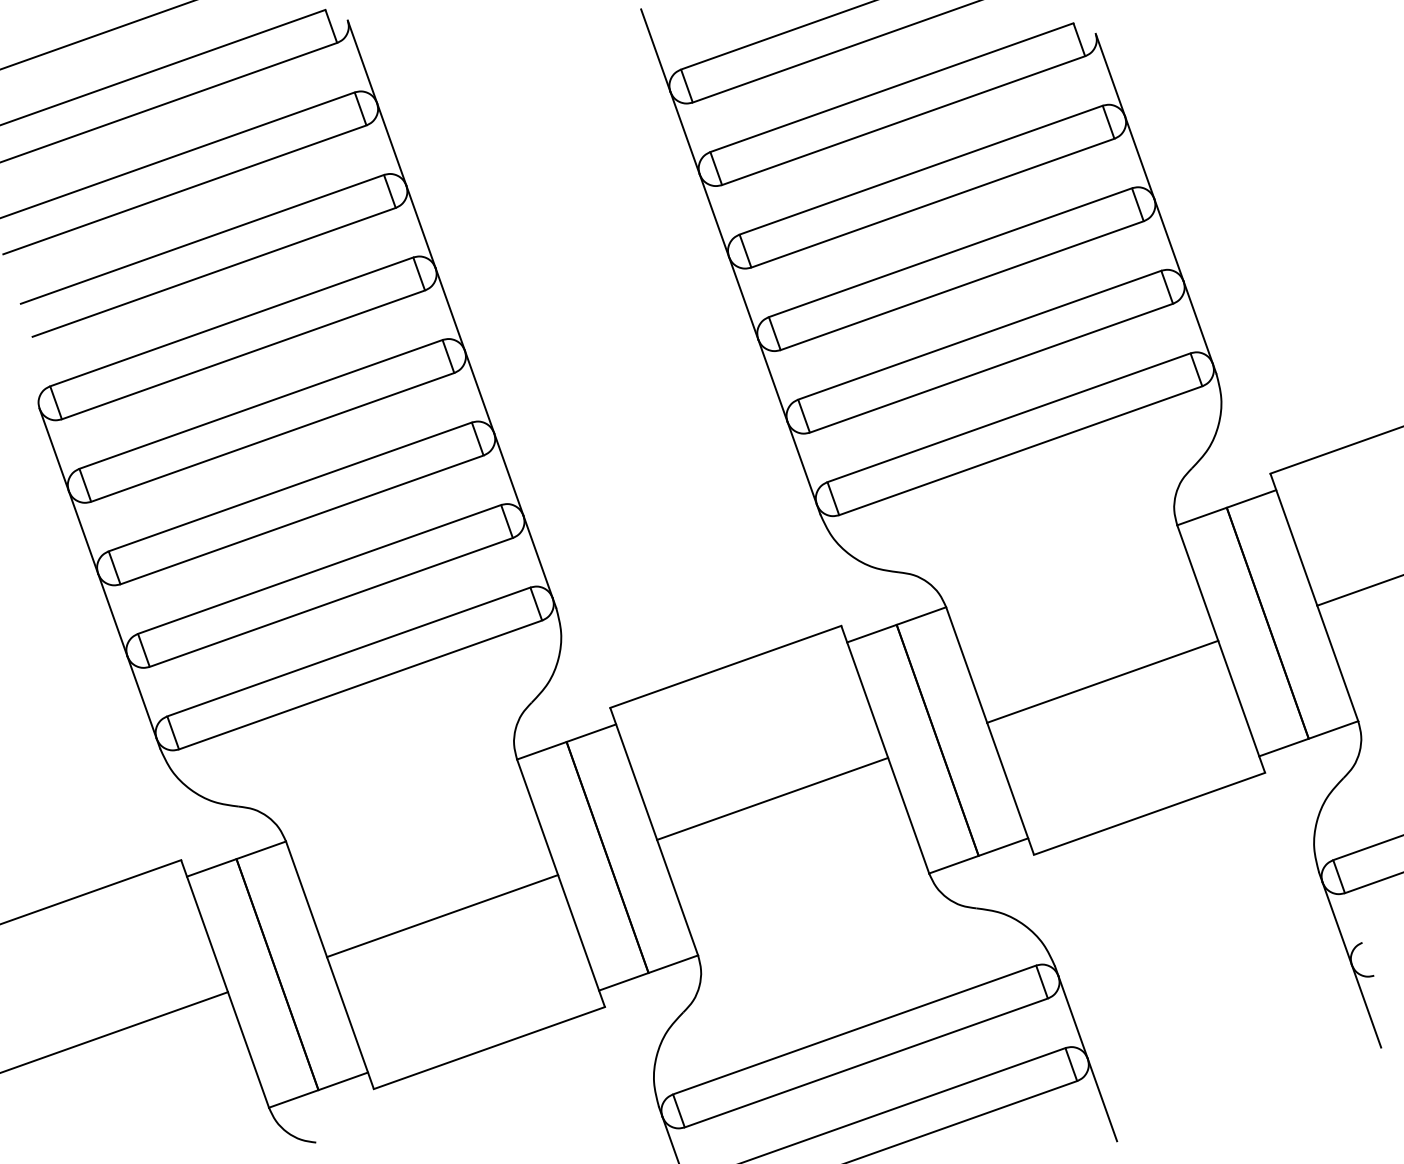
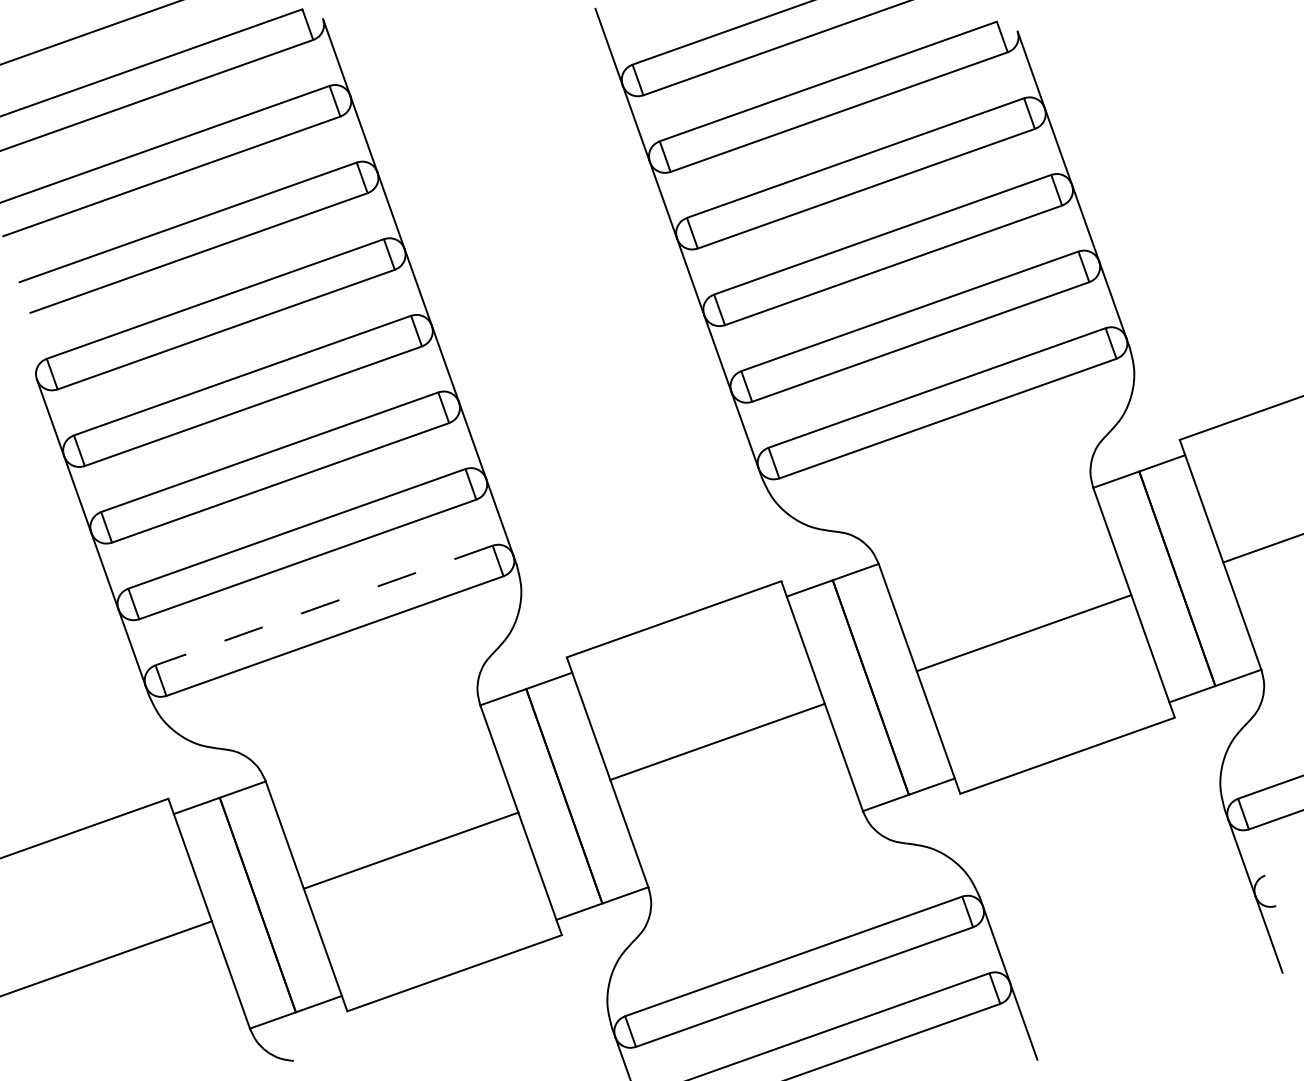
line: (349, 652) -> (324, 605), solid -> dashed

